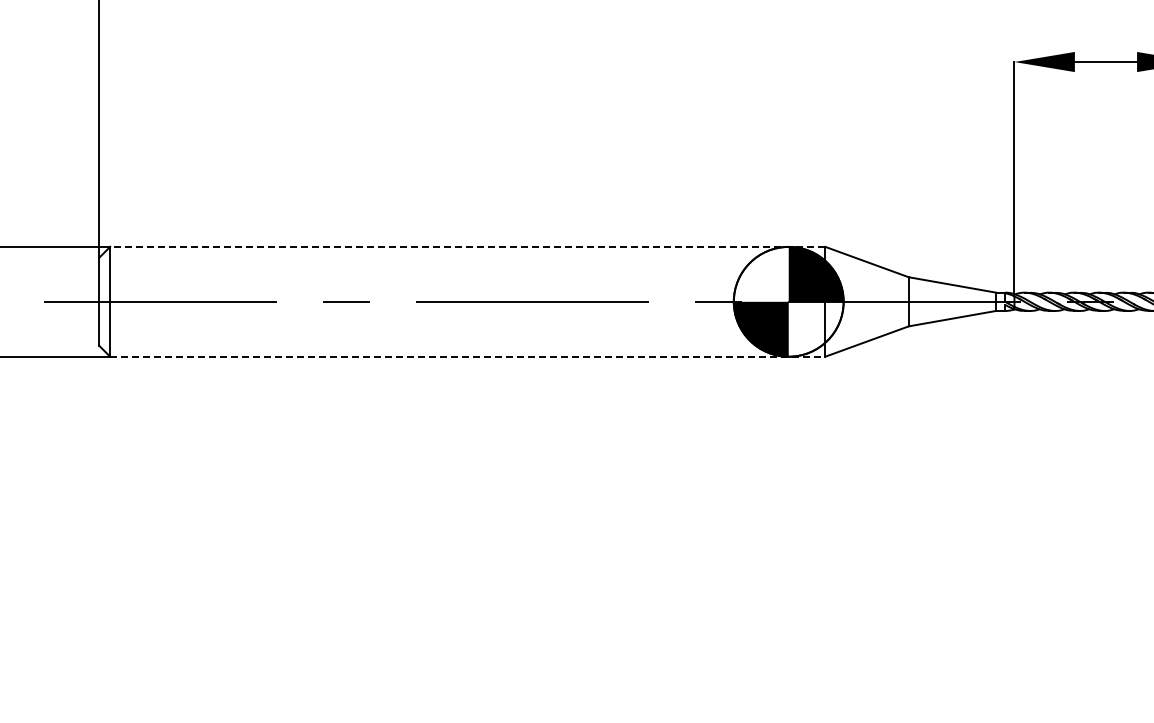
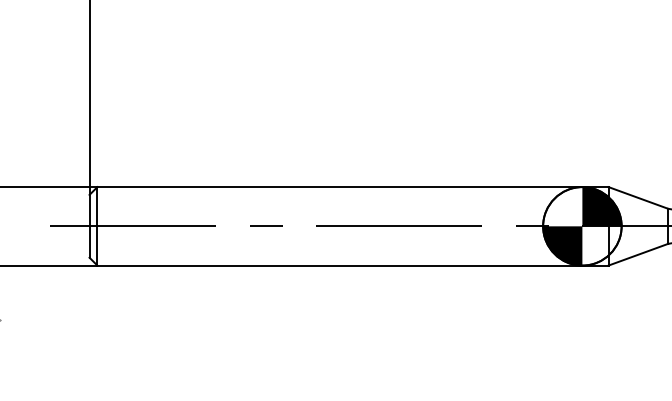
line: (467, 246) -> (352, 186), dashed -> solid
line: (467, 356) -> (352, 265), dashed -> solid

